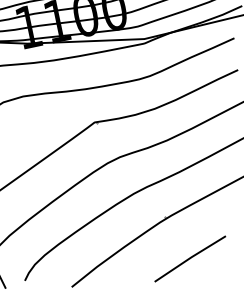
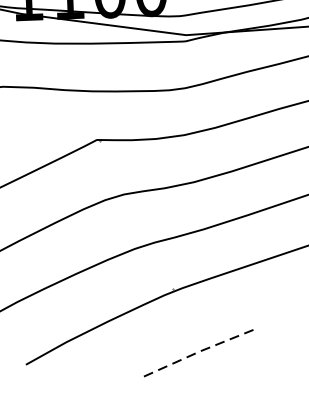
line: (190, 258) -> (198, 352), solid -> dashed

